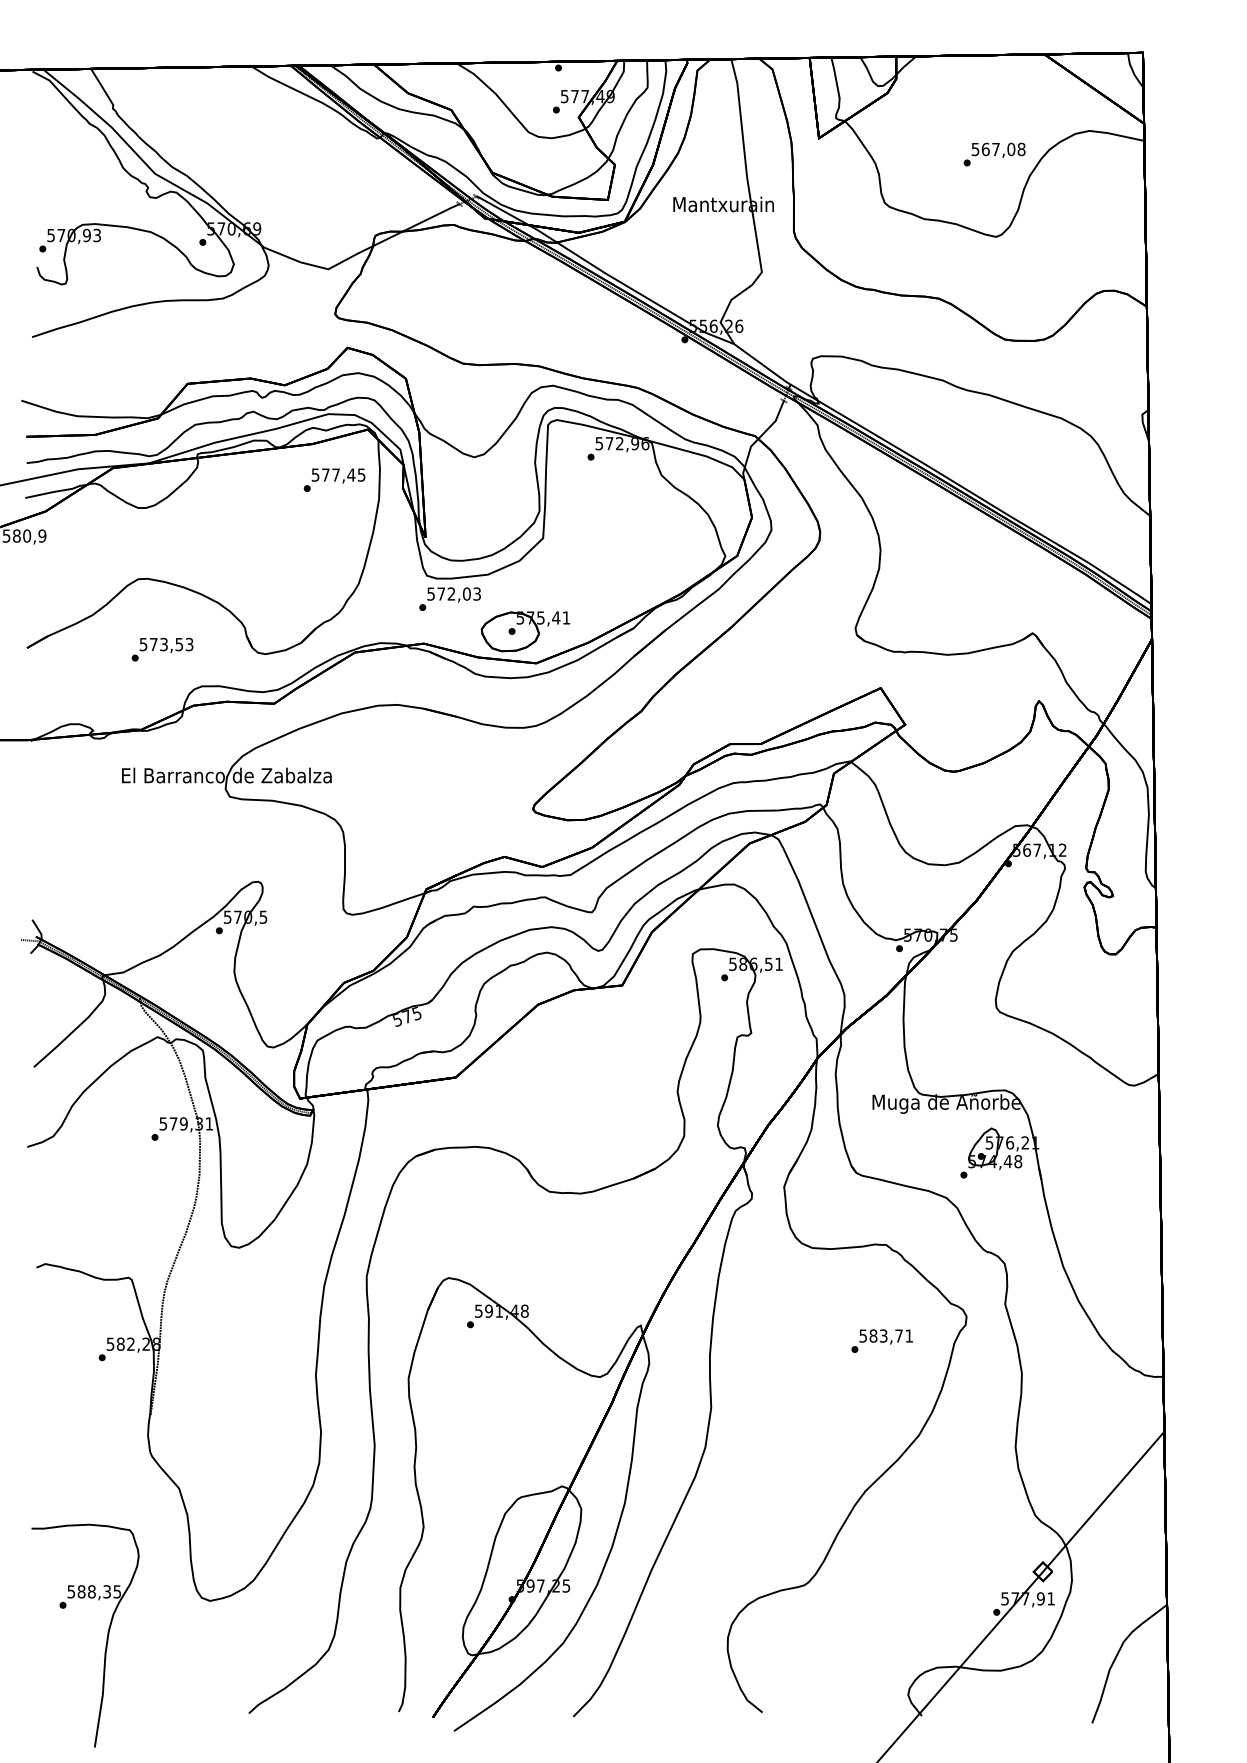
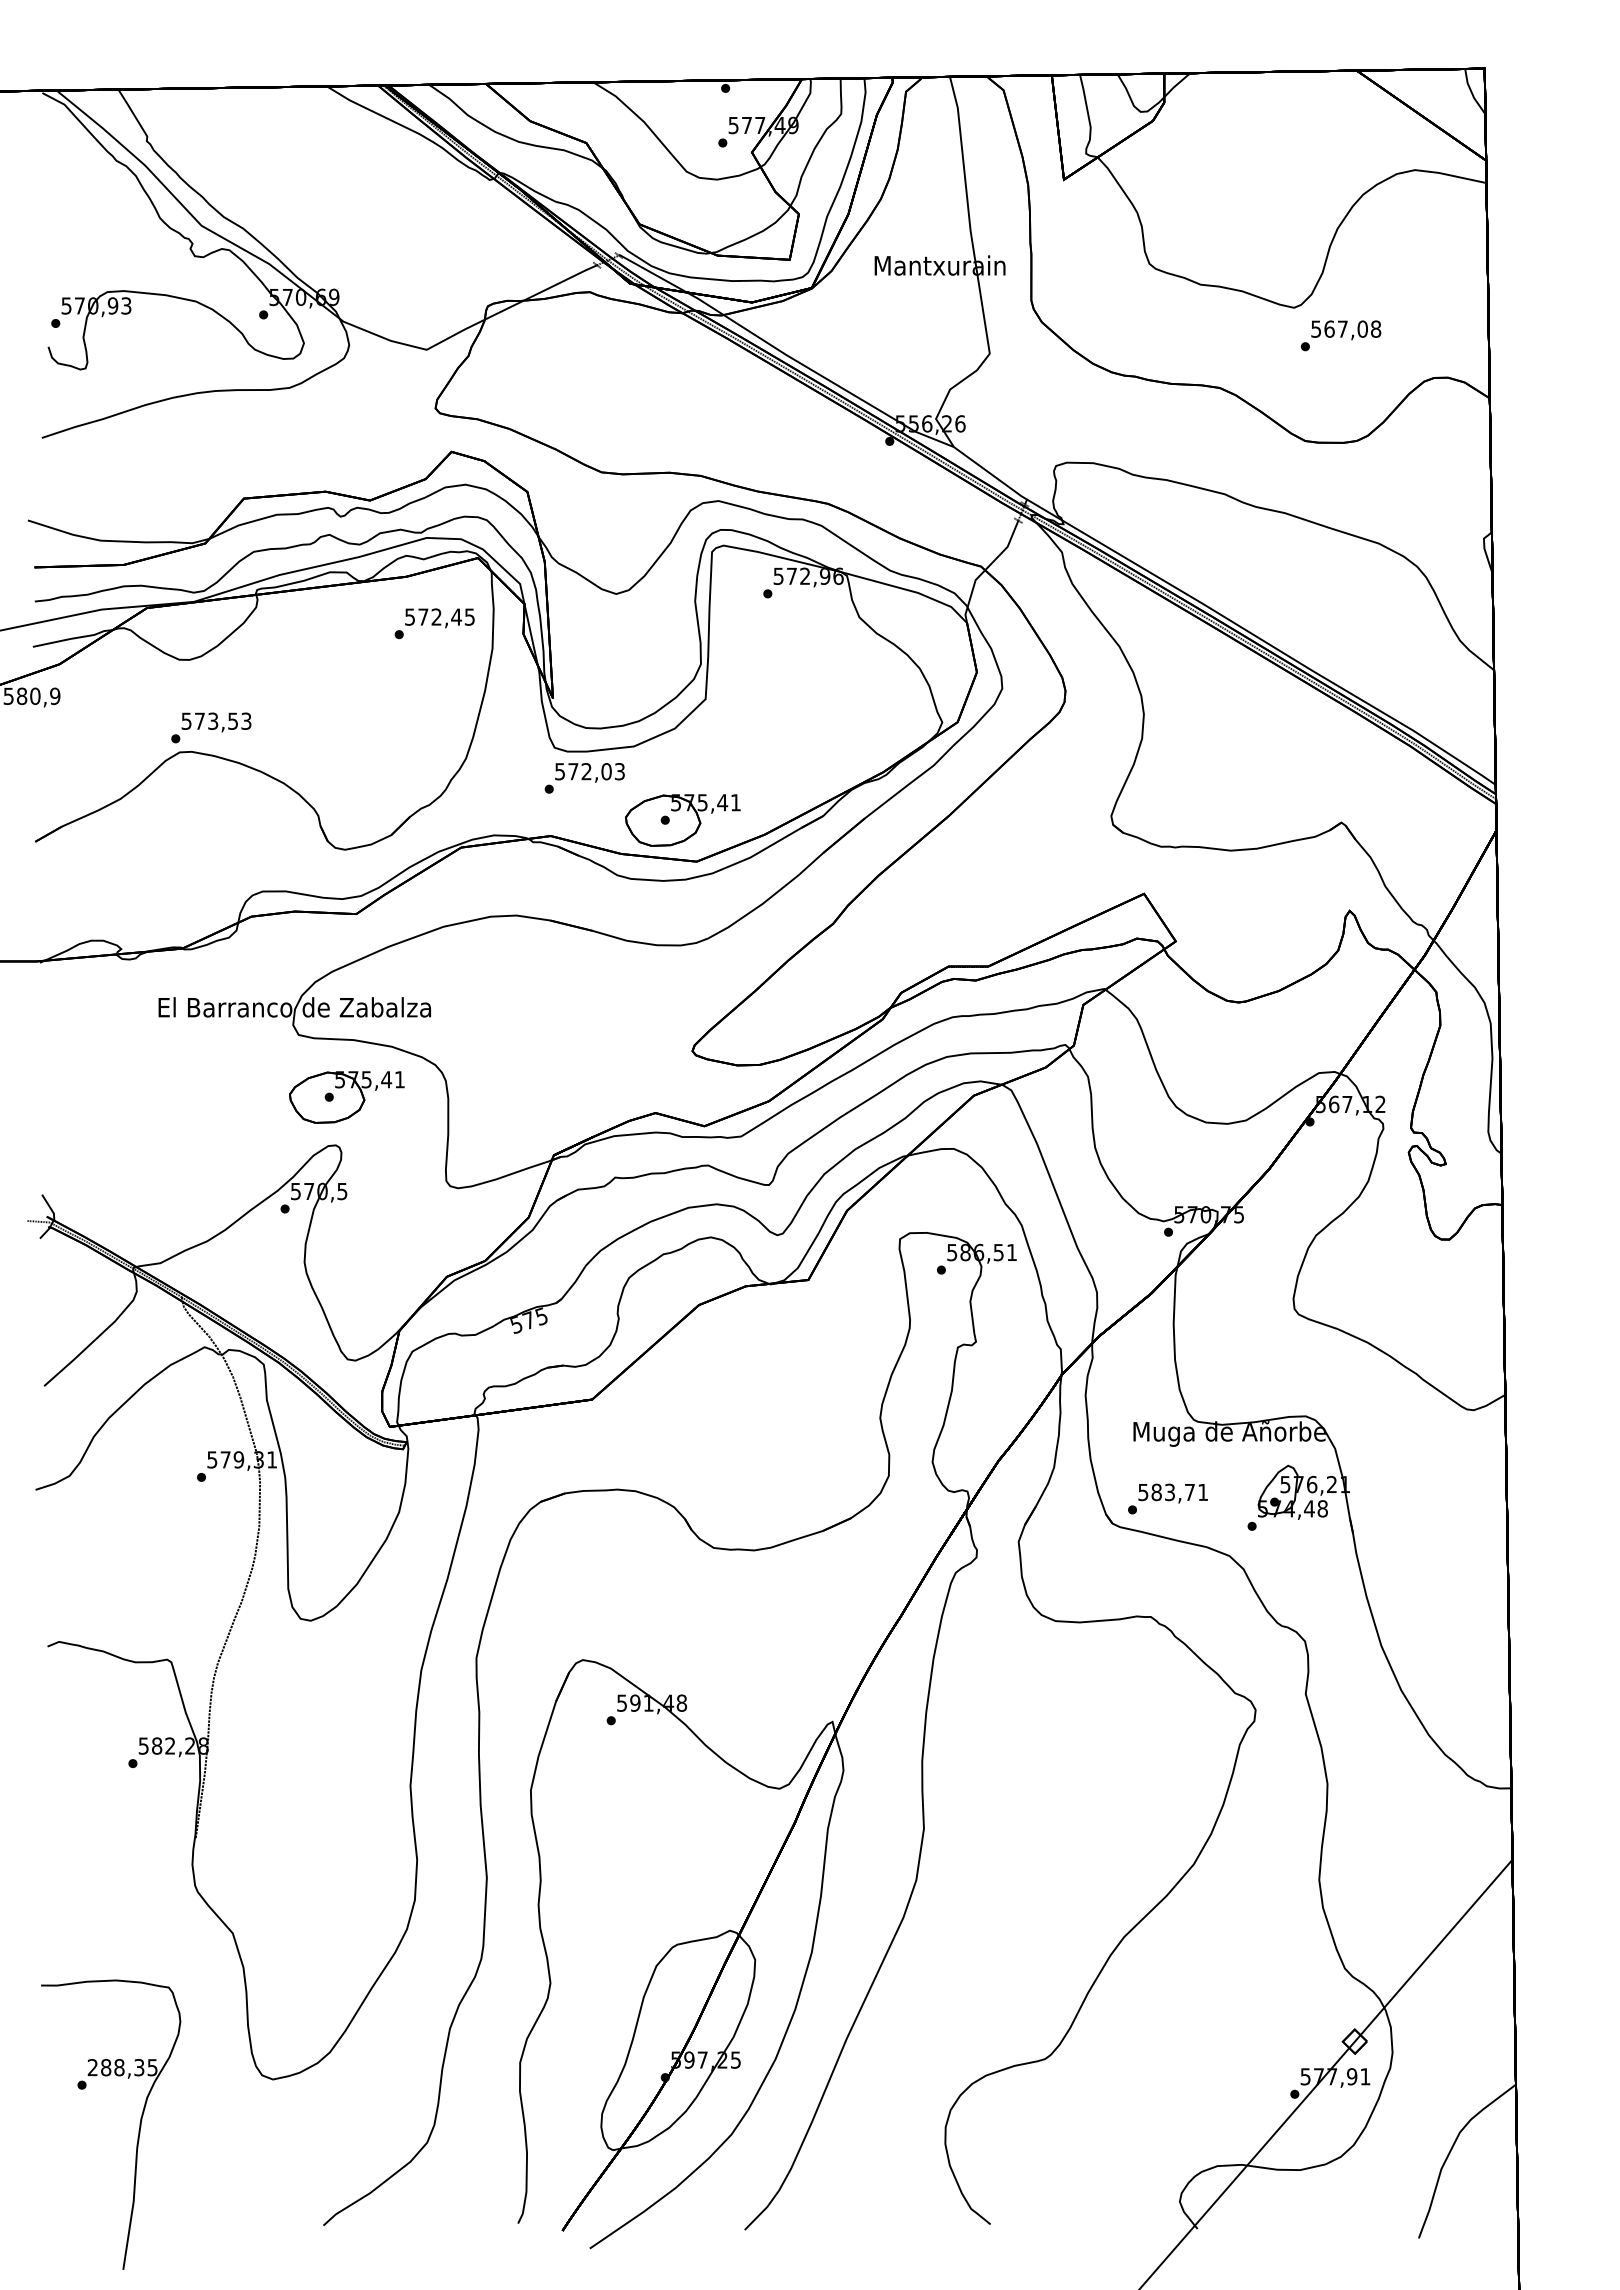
text: (994, 154) -> (1341, 335), moved
text: (335, 474) -> (436, 616), 577,45 -> 572,45
text: (162, 649) -> (211, 727), moved
part: (266, 844) -> (346, 1097), added
text: (881, 1340) -> (1167, 1498), moved
text: (71, 1591) -> (92, 2067), 588,35 -> 288,35

